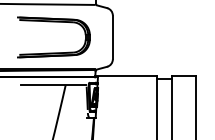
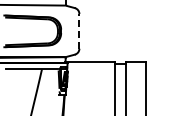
line: (112, 36) -> (79, 30), solid -> dashed

